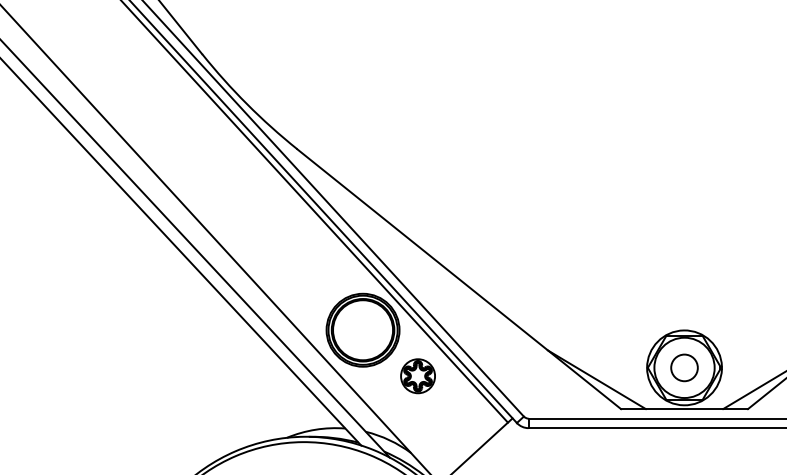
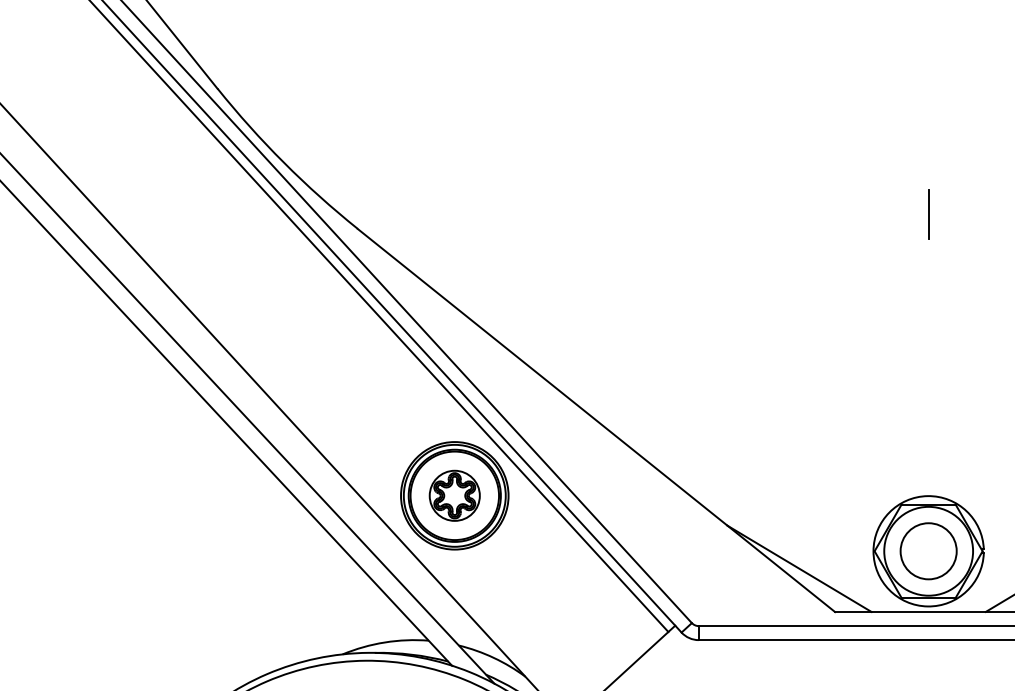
line: (684, 139) -> (928, 214), added
circle: (684, 367) -> (928, 550), size x1.43
part: (417, 376) -> (453, 496), moved

